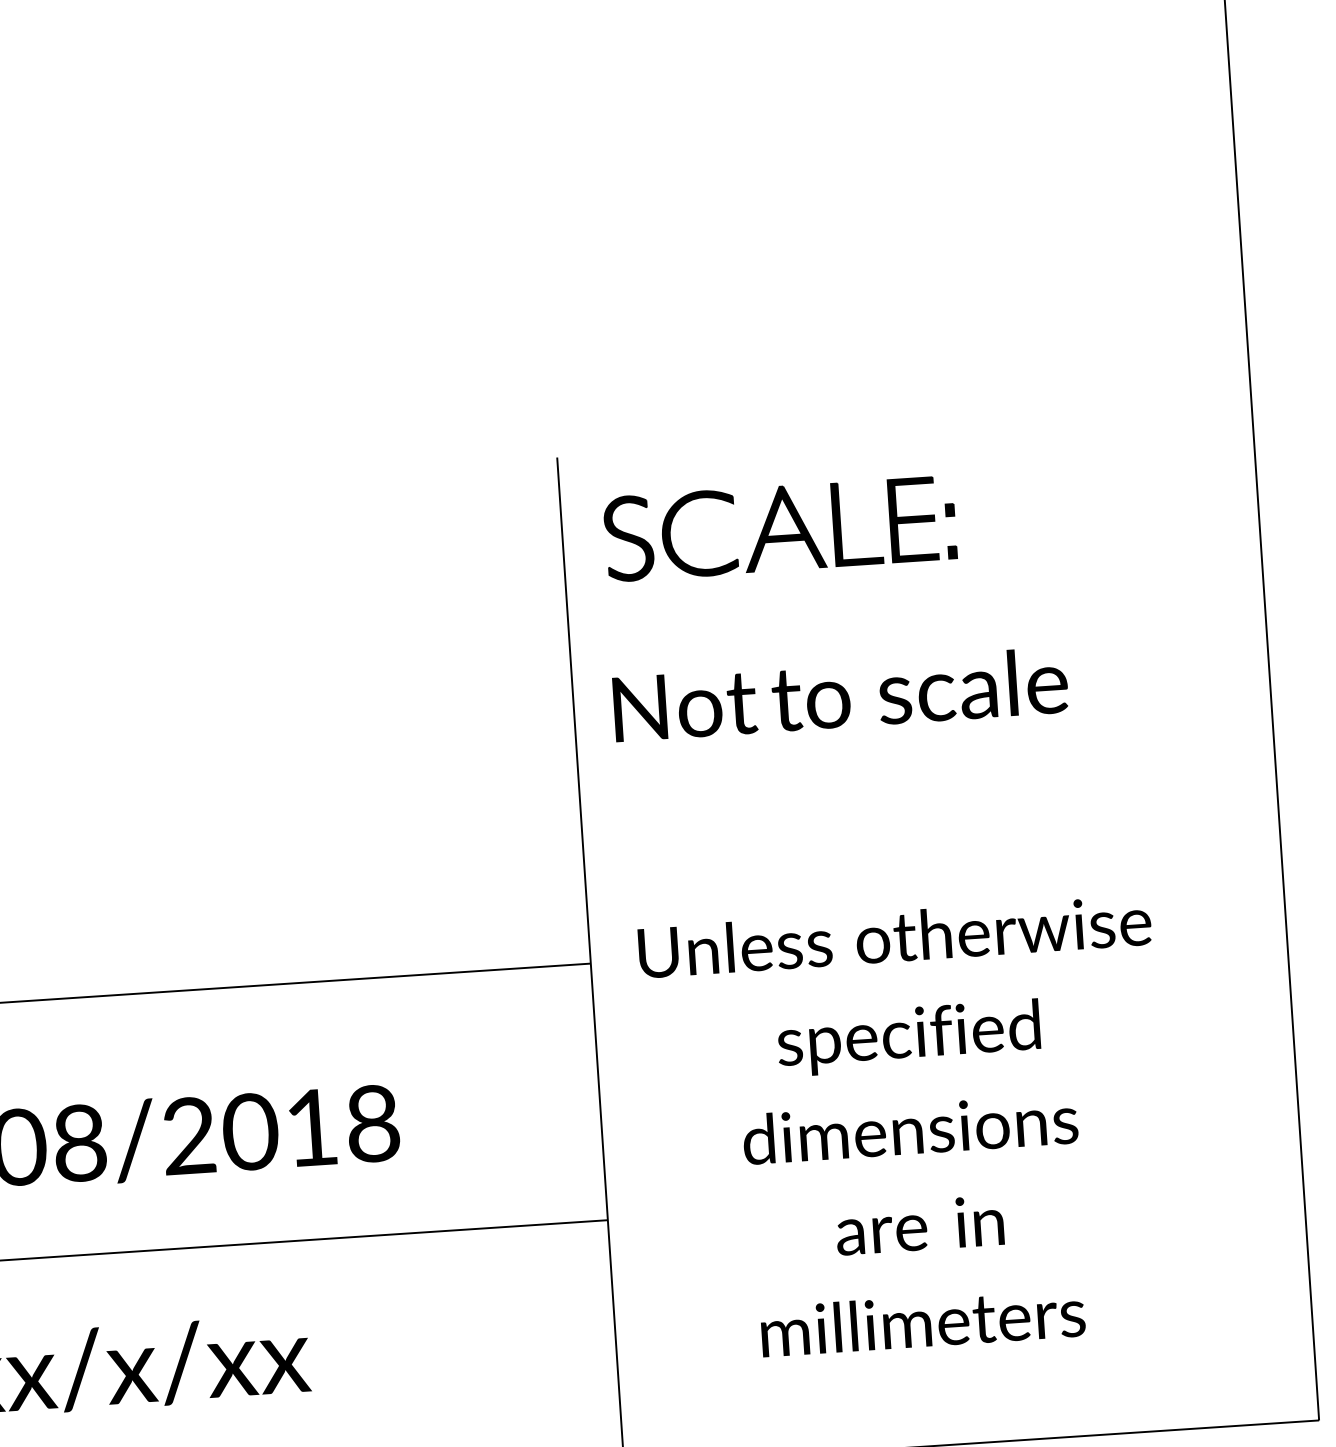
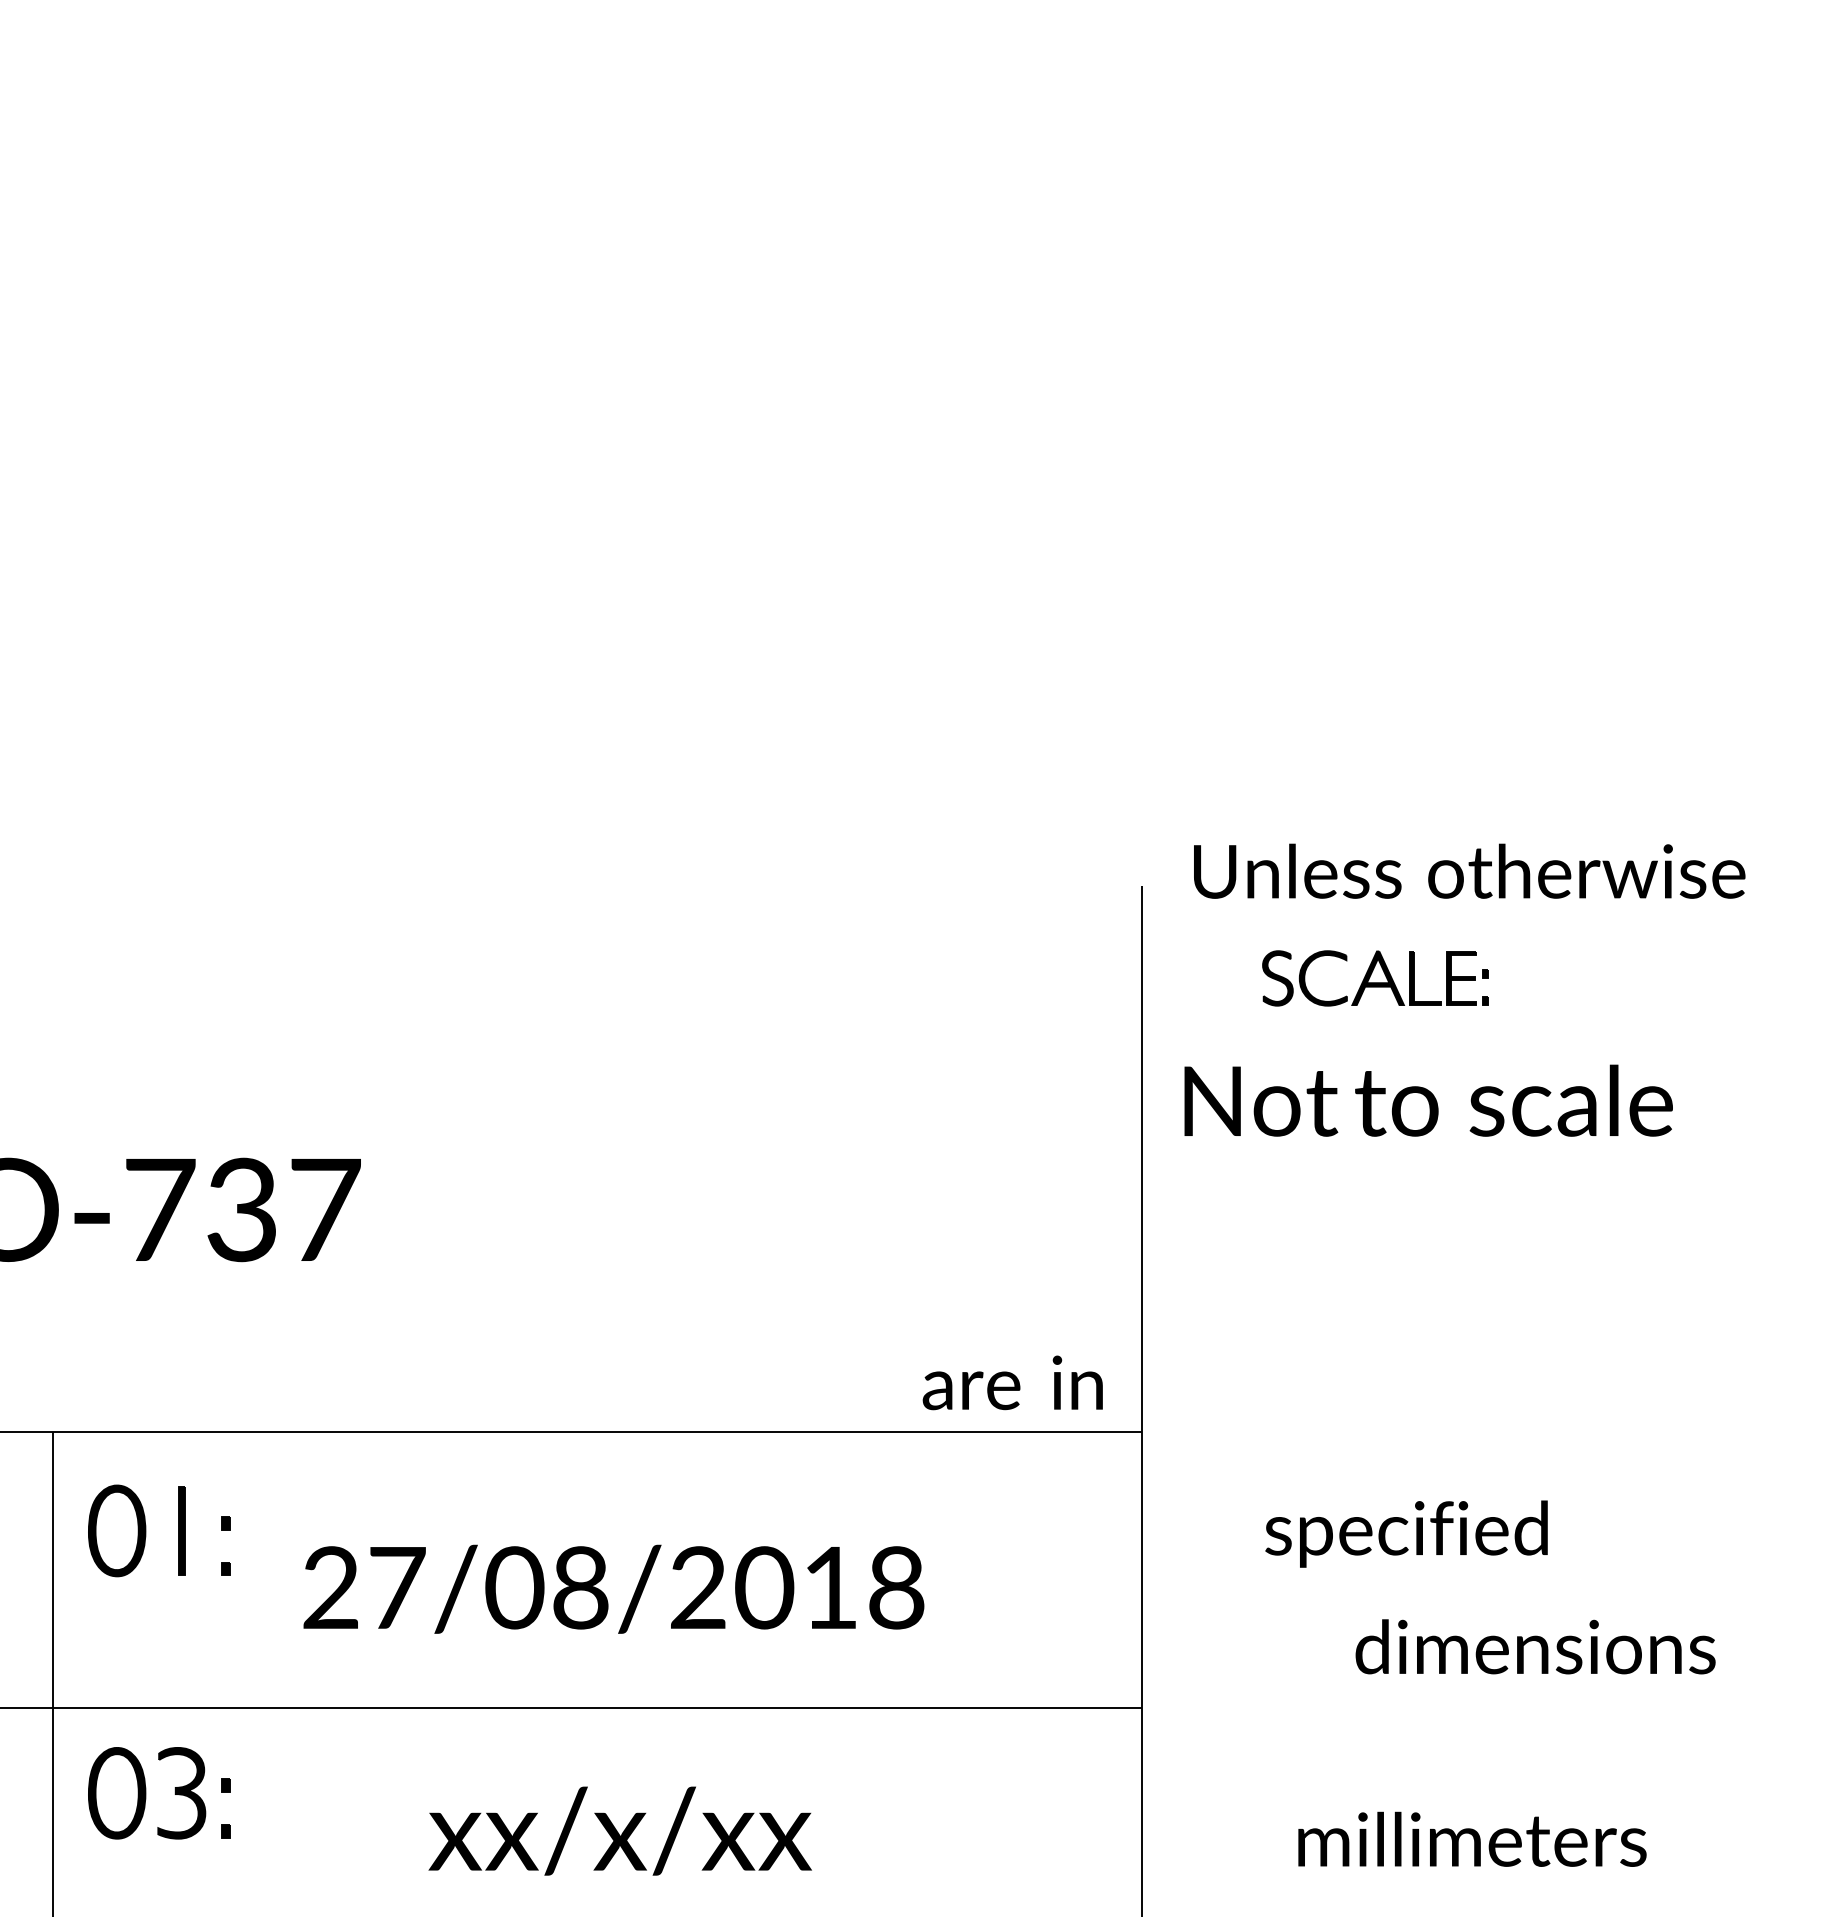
part: (780, 528) -> (1375, 978), size x0.6
text: (840, 694) -> (1428, 1100), moved
text: (894, 935) -> (1469, 870), moved
text: (908, 1037) -> (1406, 1533), moved
text: (910, 1128) -> (1535, 1646), moved
text: (919, 1225) -> (1012, 1382), moved

